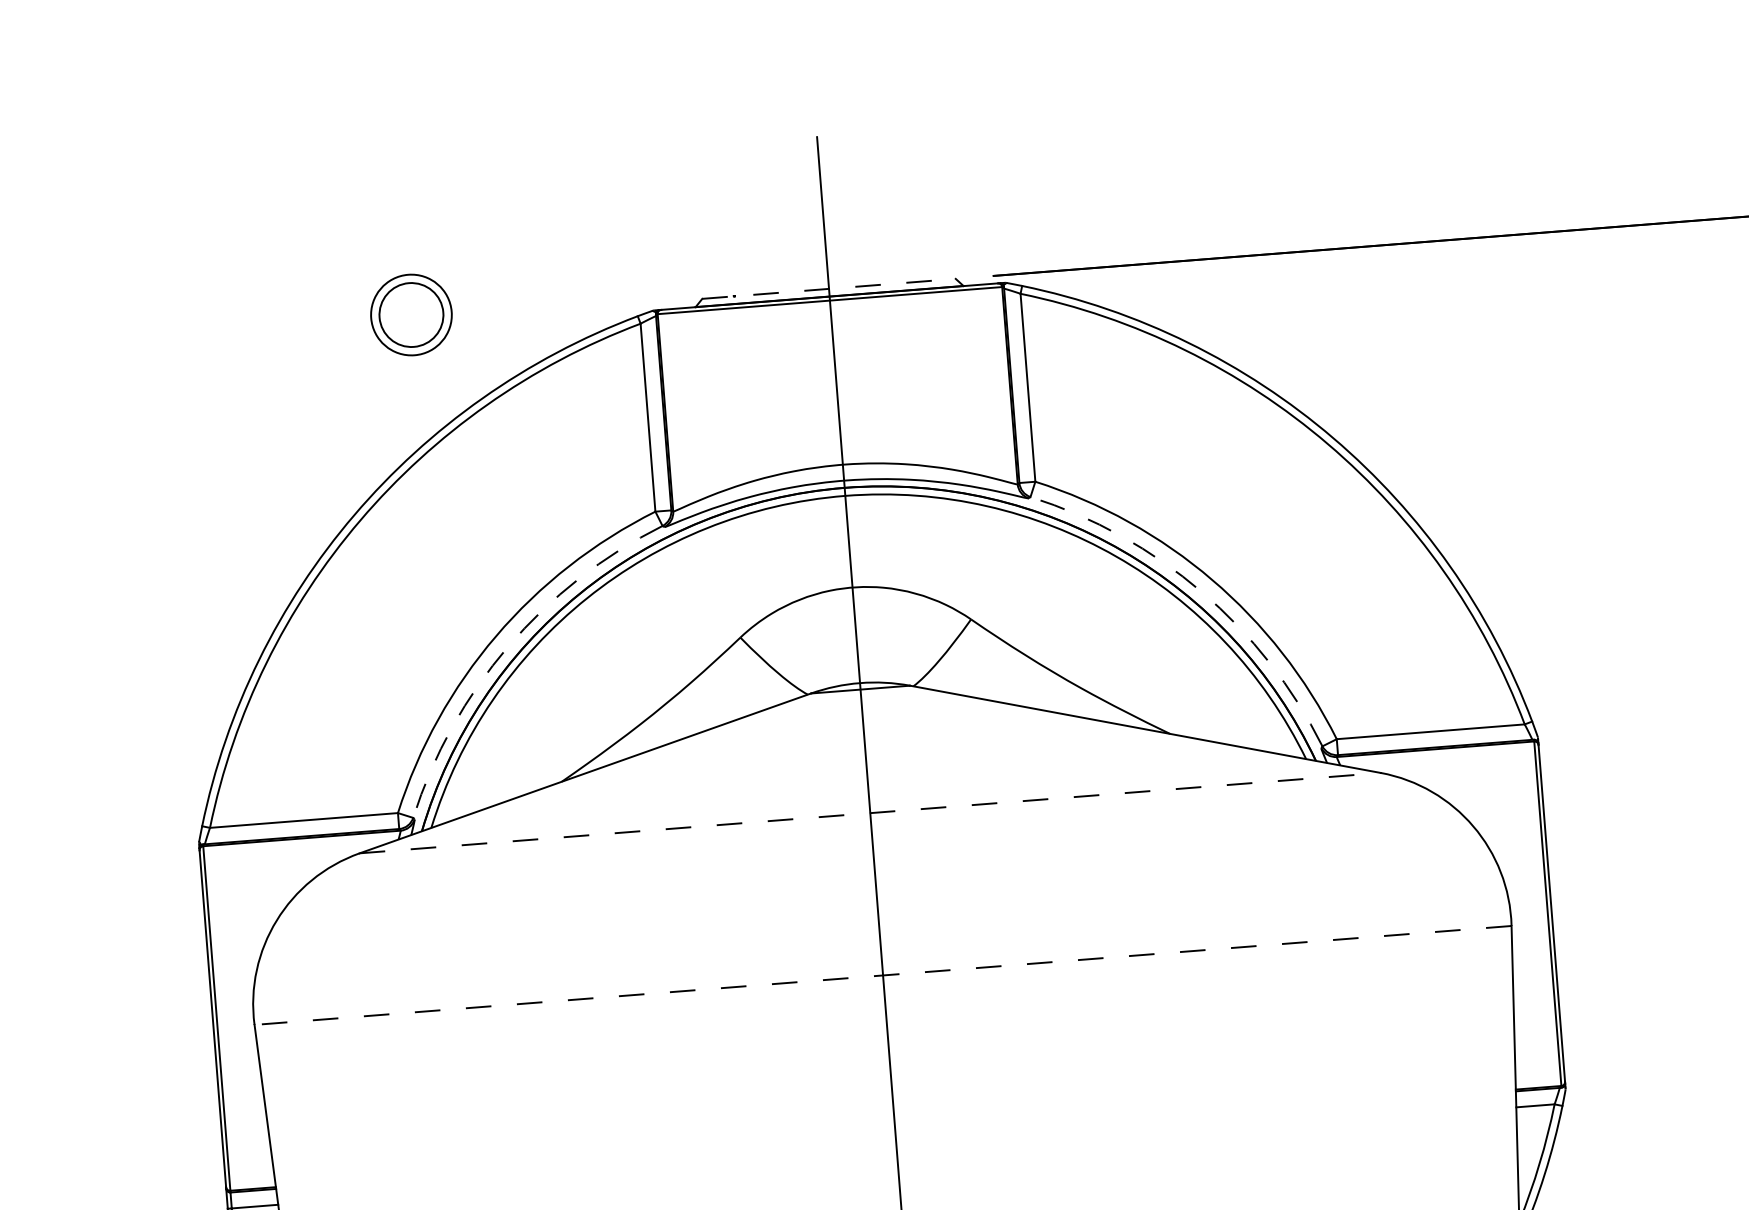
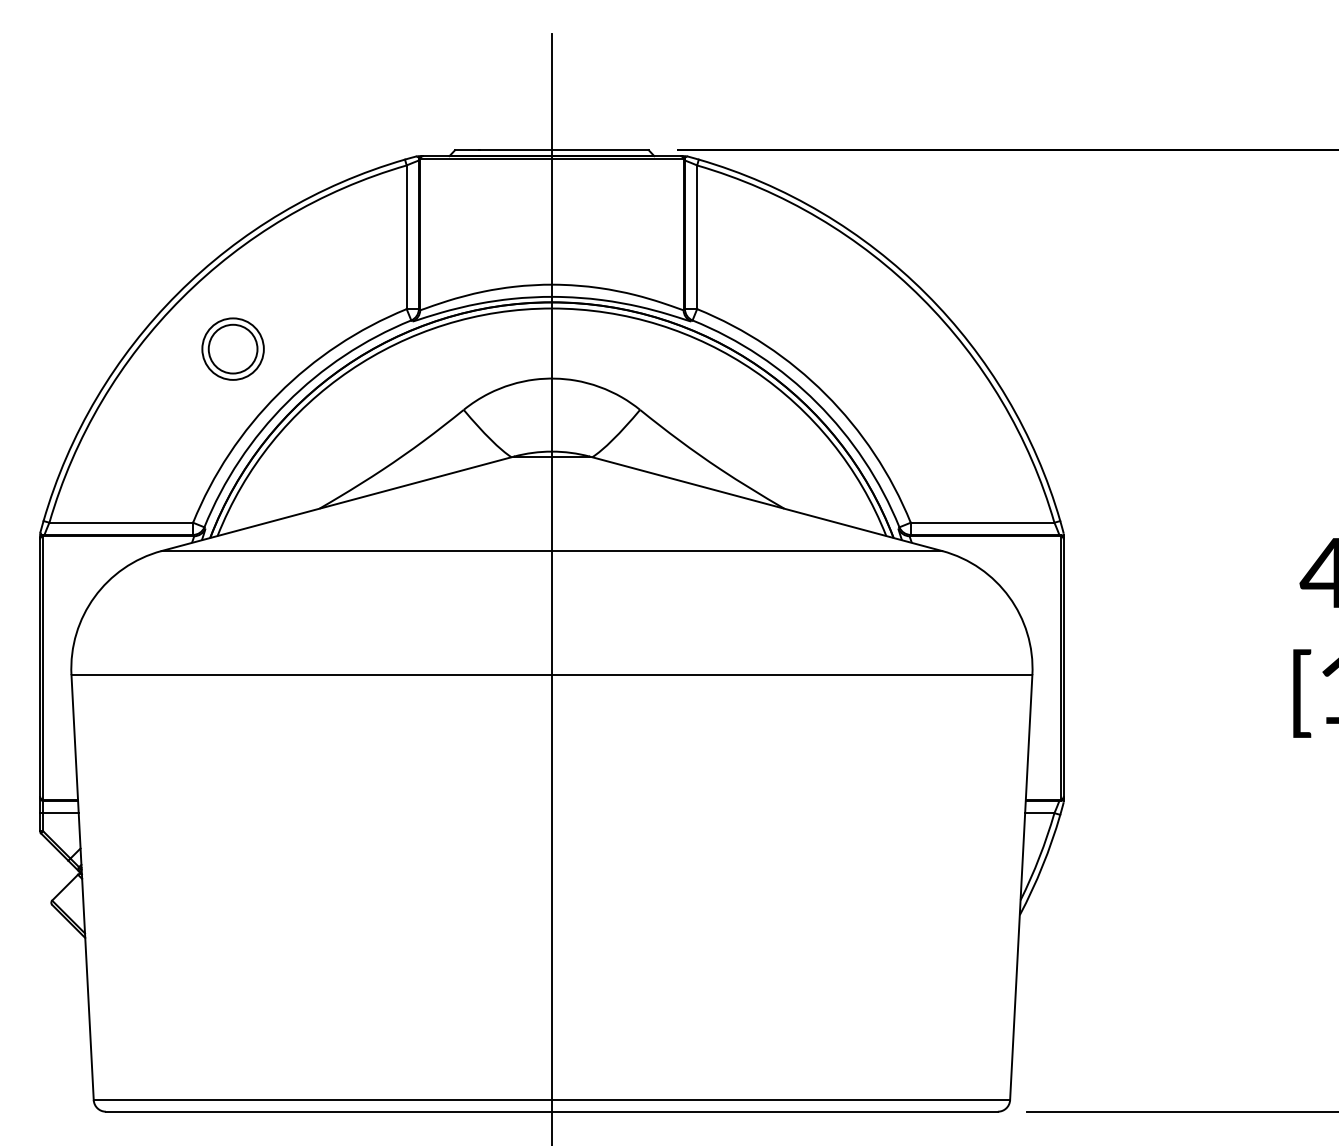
line: (828, 289) -> (551, 150), dashed -> solid
part: (410, 314) -> (232, 348), moved
arc: (1202, 591) -> (817, 402), dashed -> solid
arc: (507, 646) -> (286, 402), dashed -> solid
line: (871, 813) -> (552, 551), dashed -> solid
line: (882, 976) -> (551, 675), dashed -> solid

